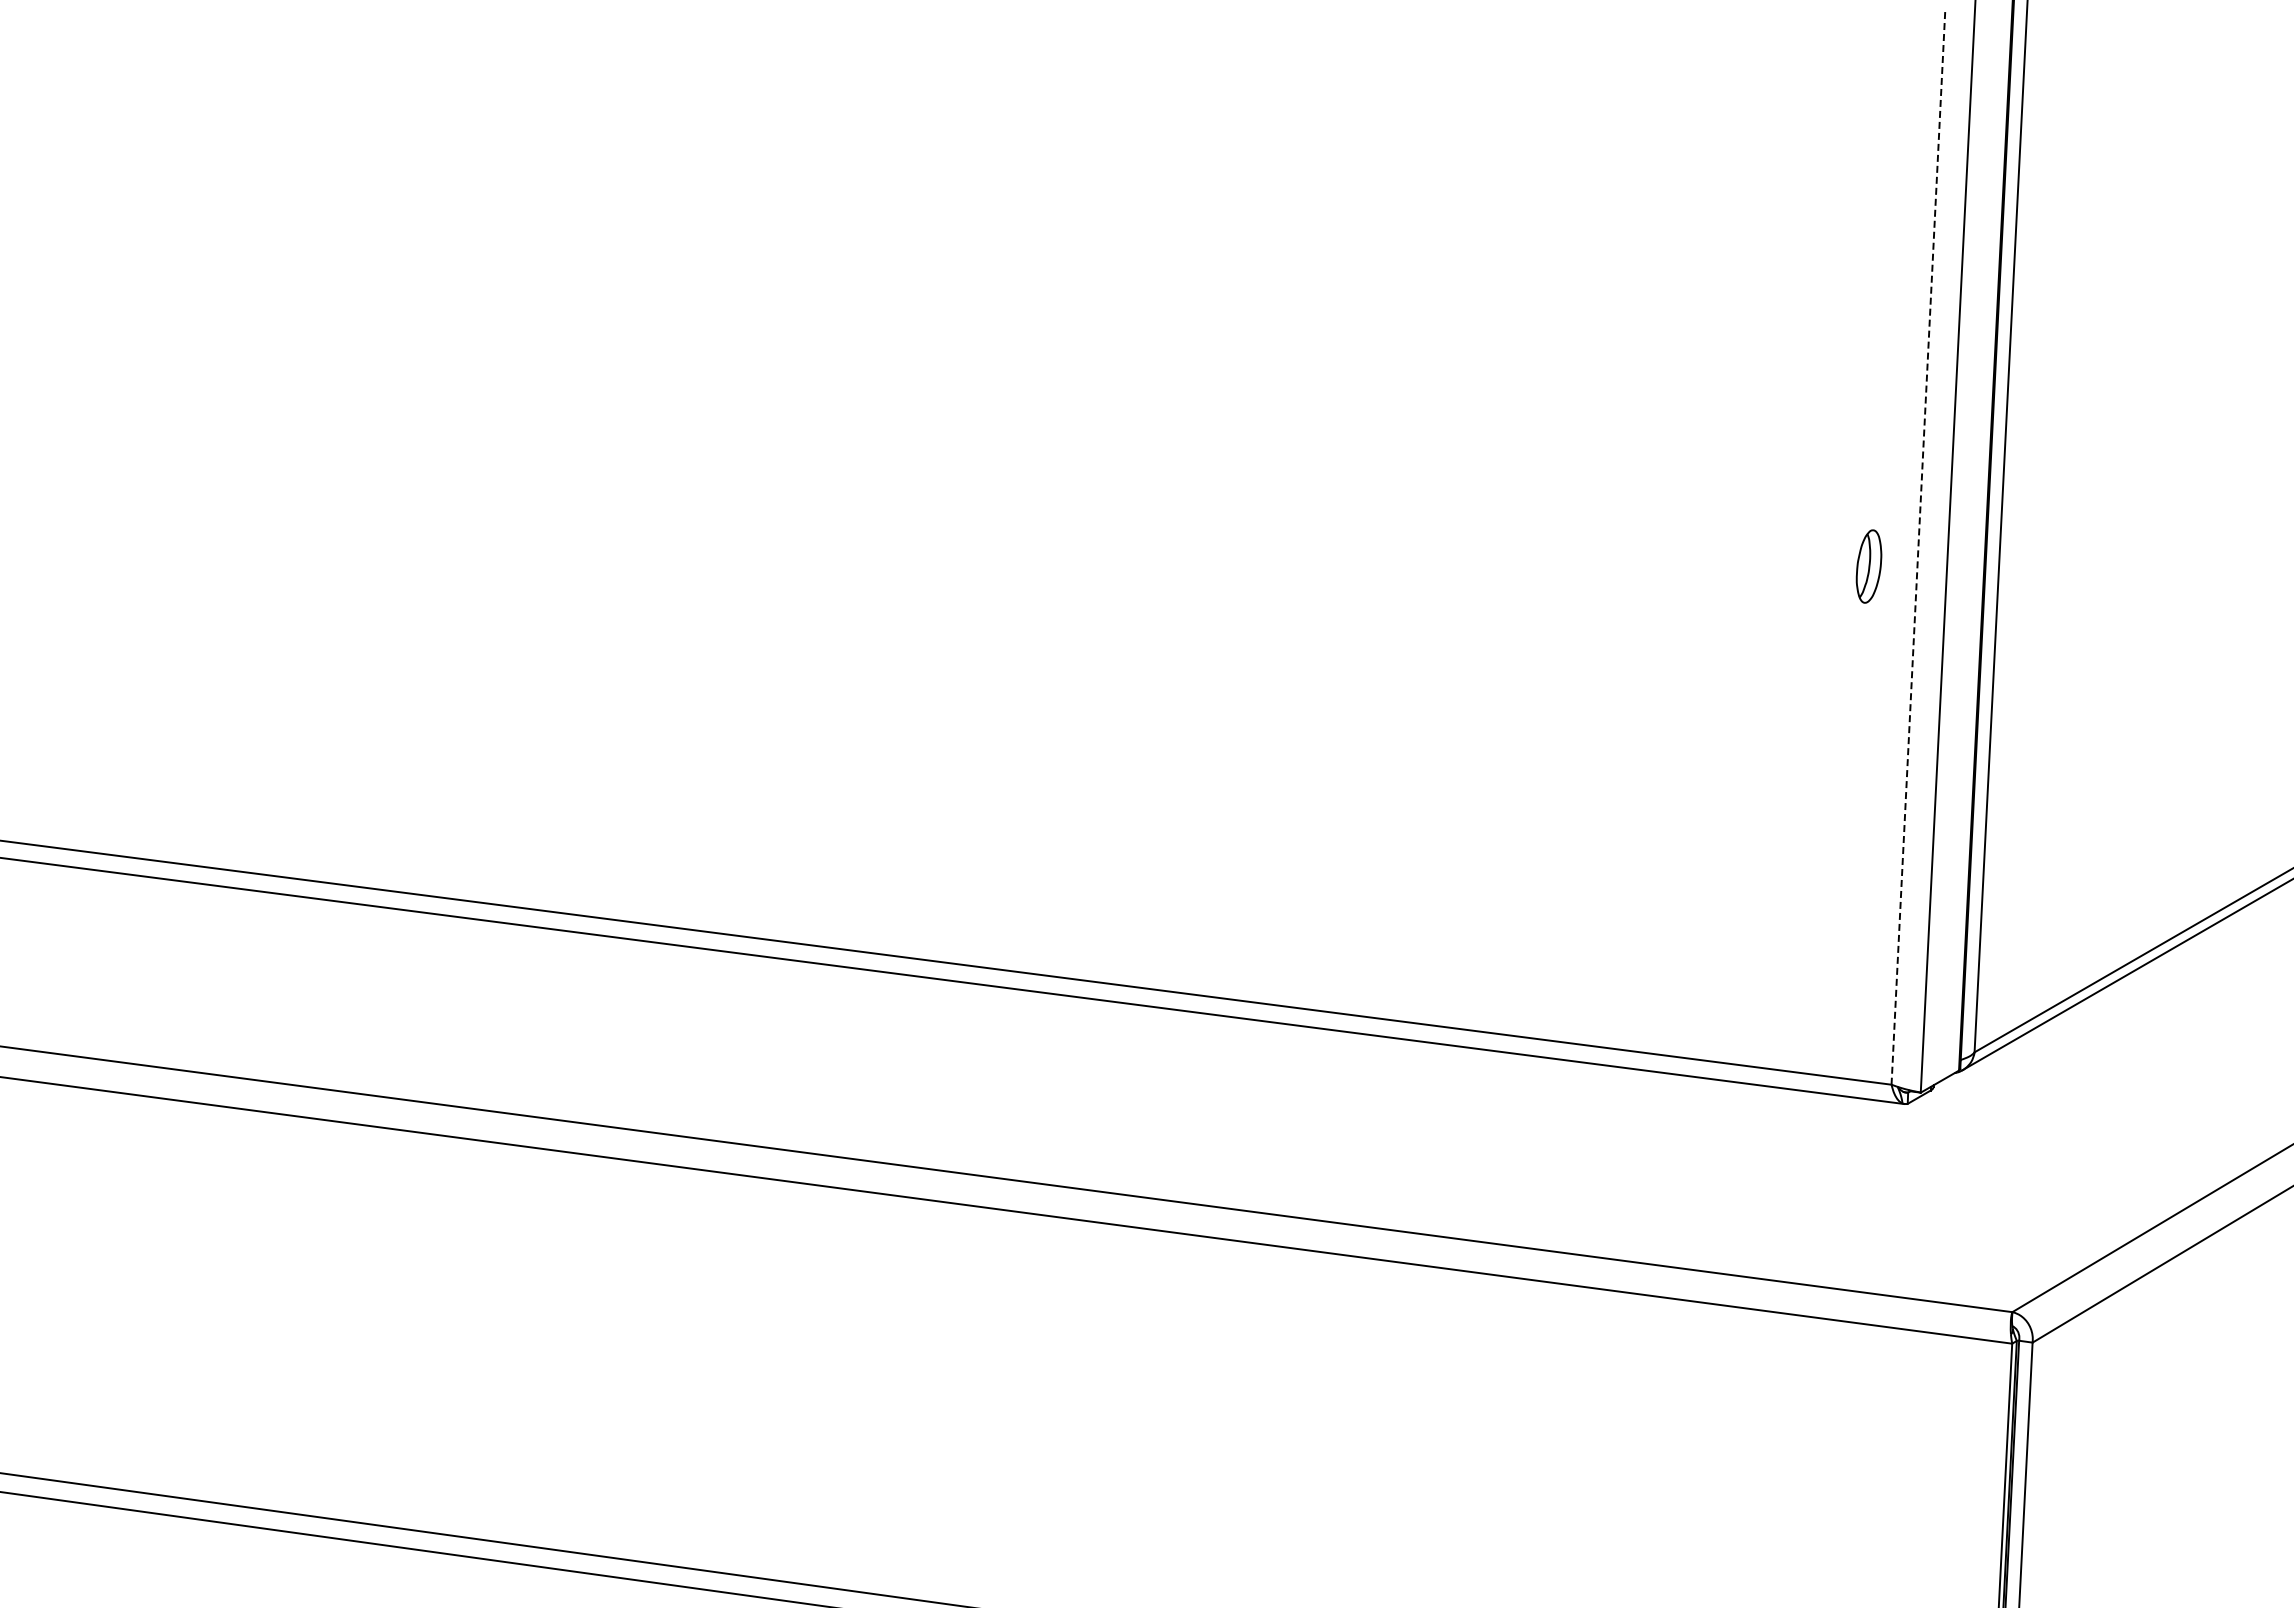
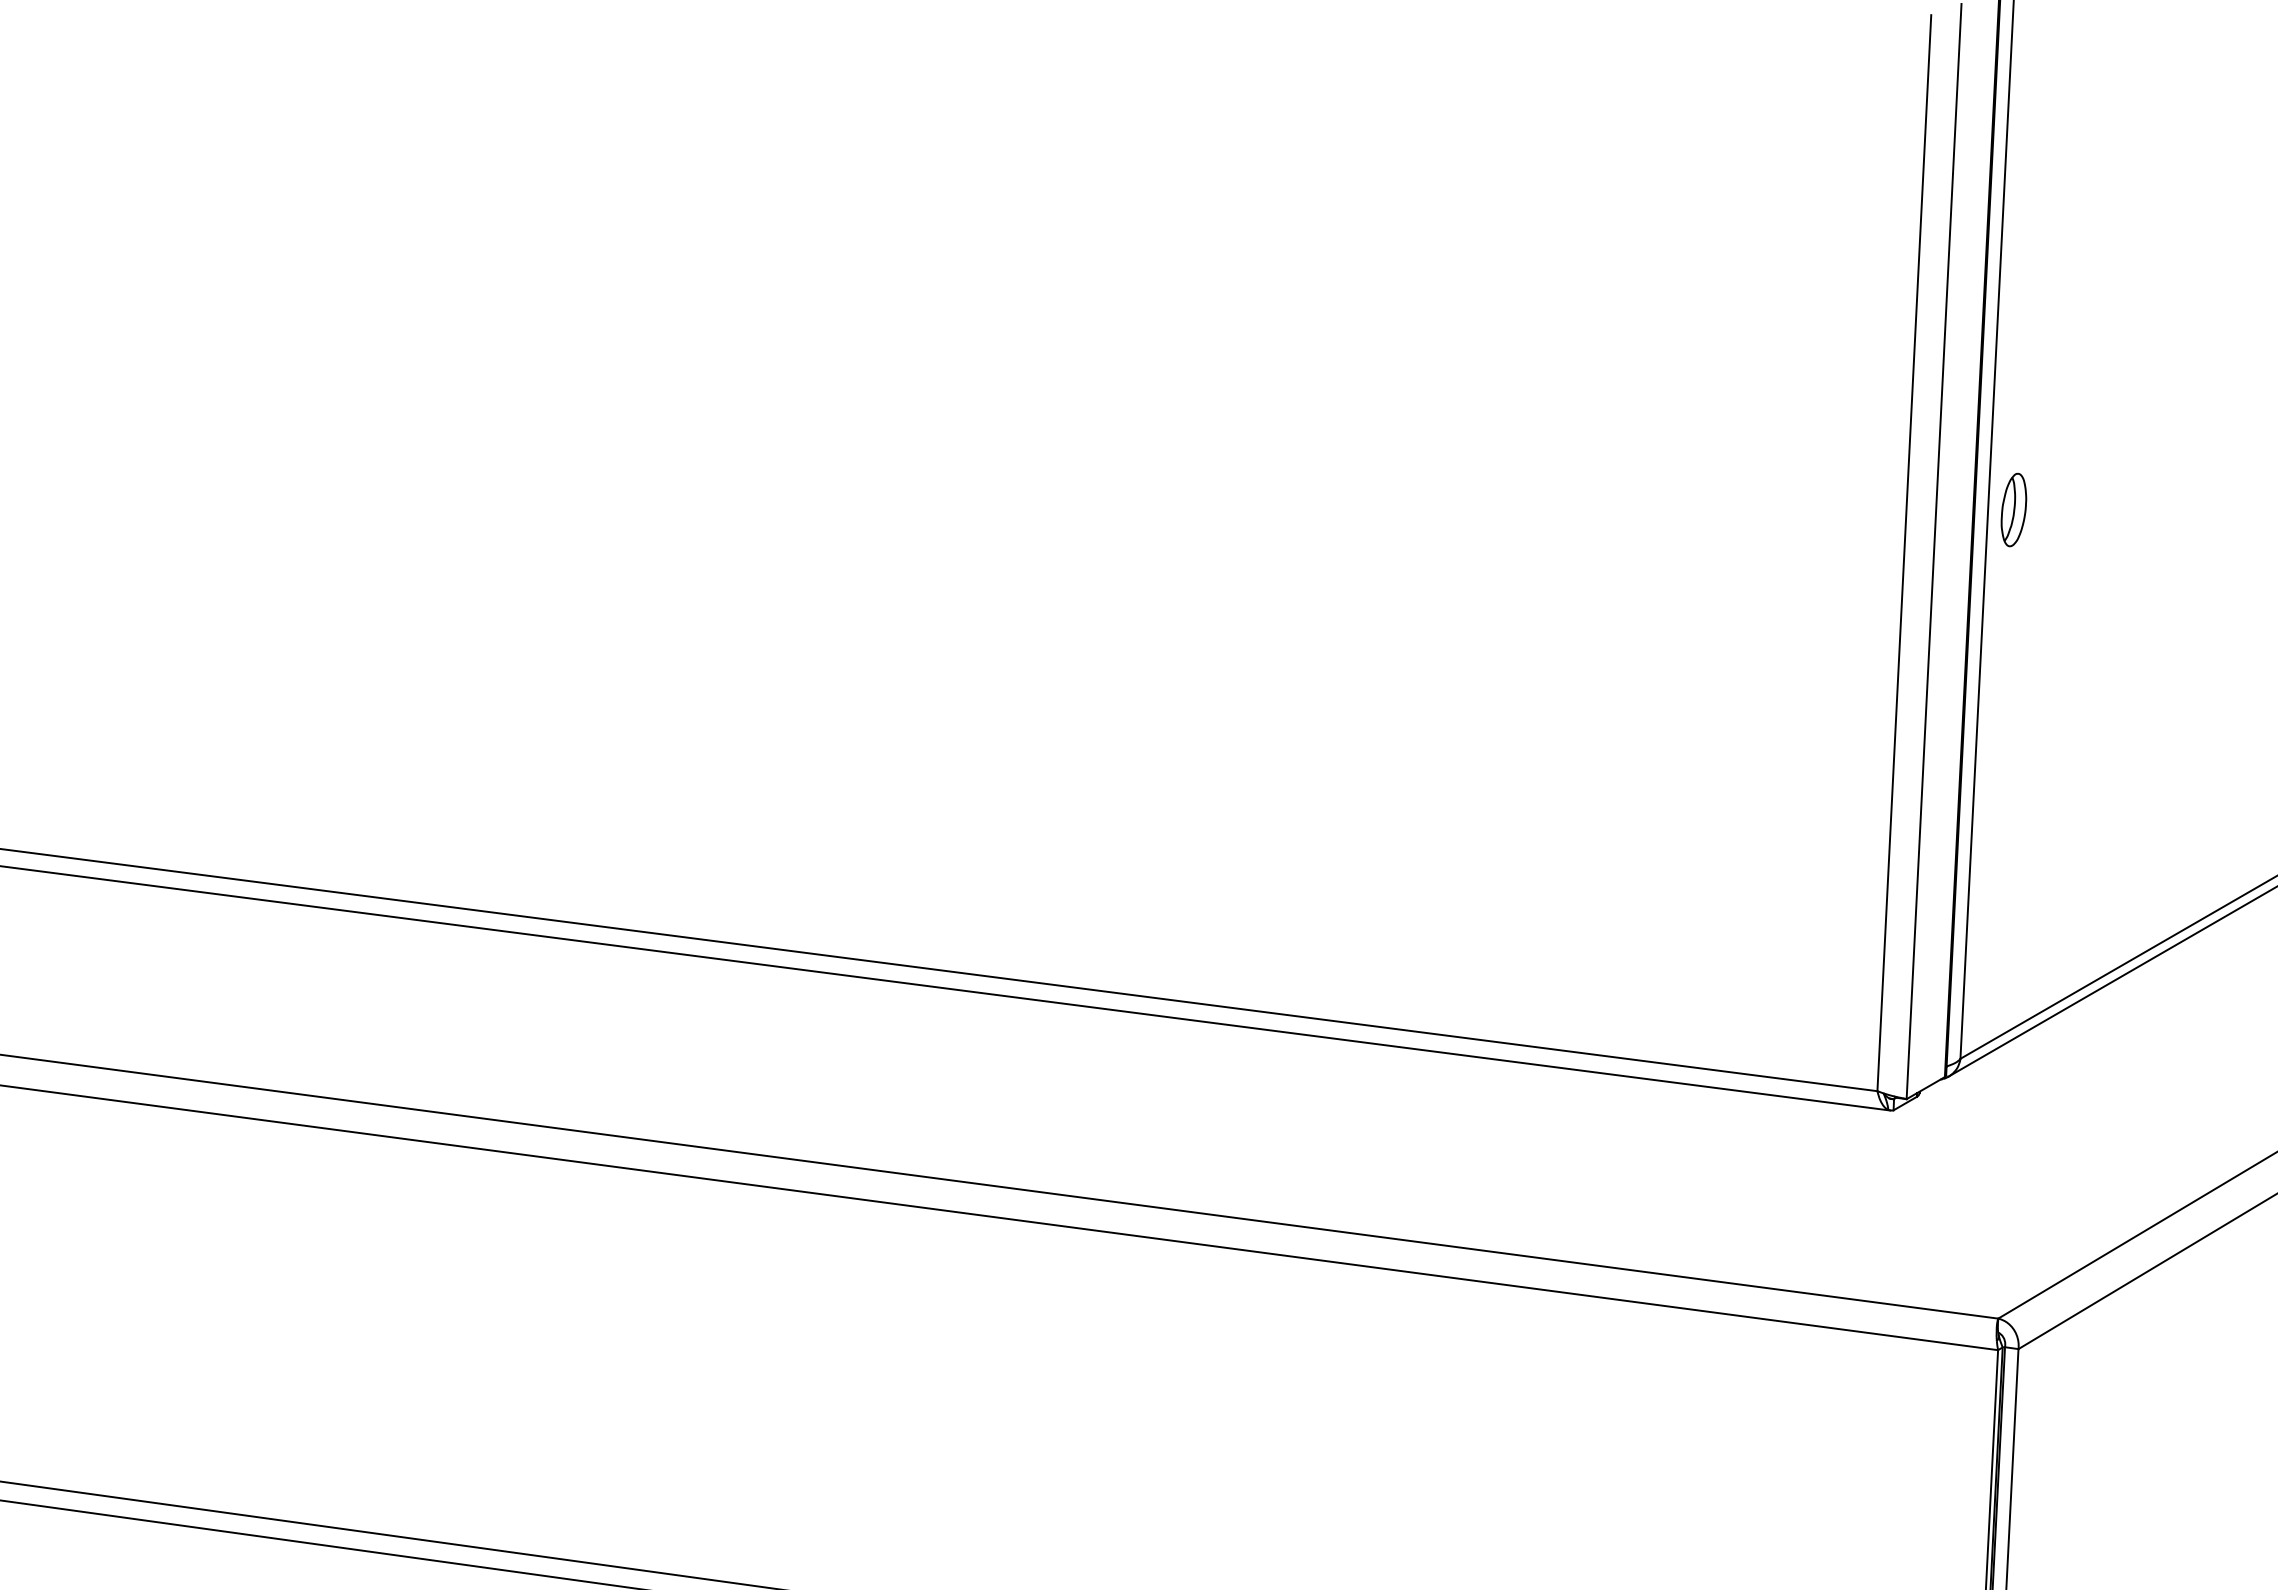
line: (1918, 546) -> (1904, 552), dashed -> solid
part: (1868, 566) -> (2013, 509), moved

